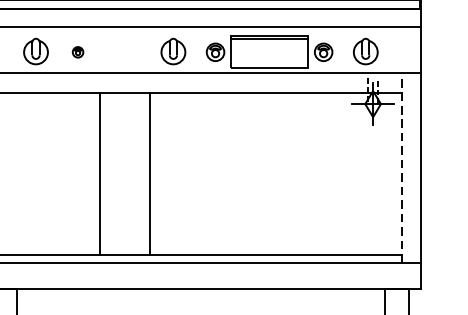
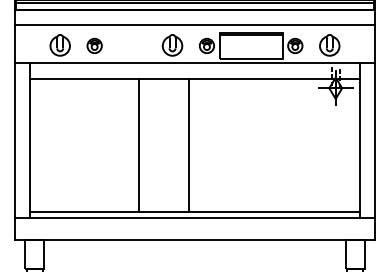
part: (77, 51) -> (94, 45), size x1.67
line: (402, 166) -> (359, 139), dashed -> solid
line: (99, 174) -> (138, 145), moved
line: (150, 174) -> (188, 145), moved

